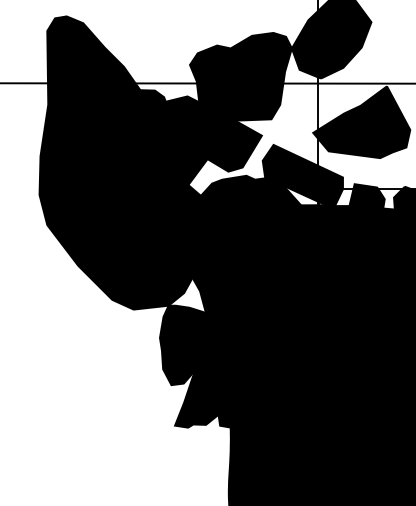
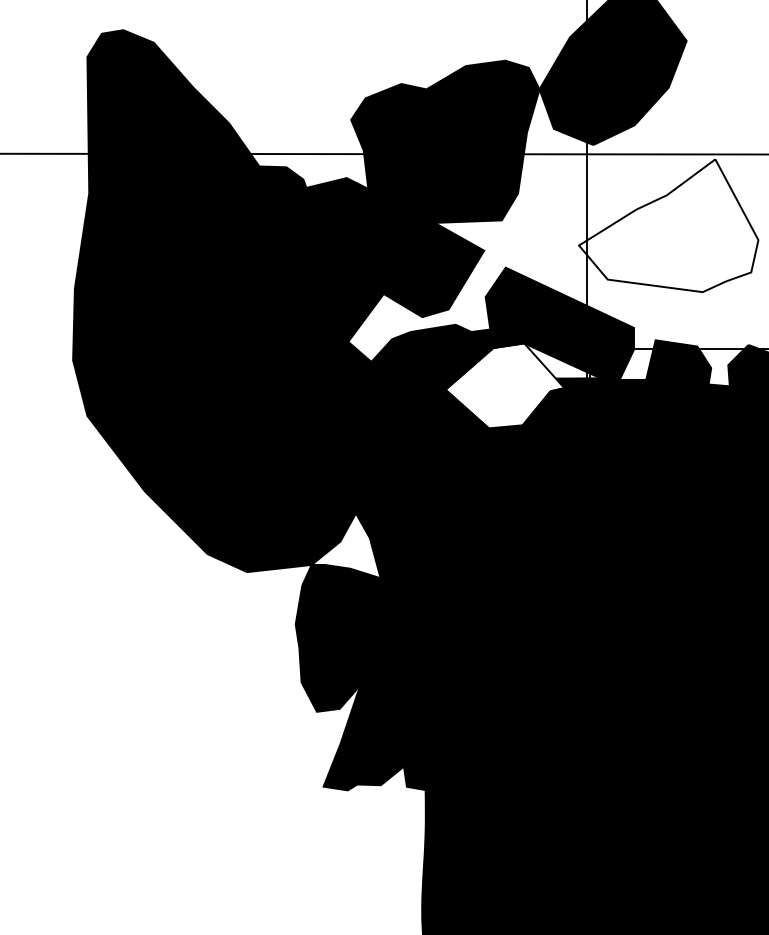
fill: (361, 122) -> (668, 226), removed
fill: (273, 208) -> (505, 385), removed

